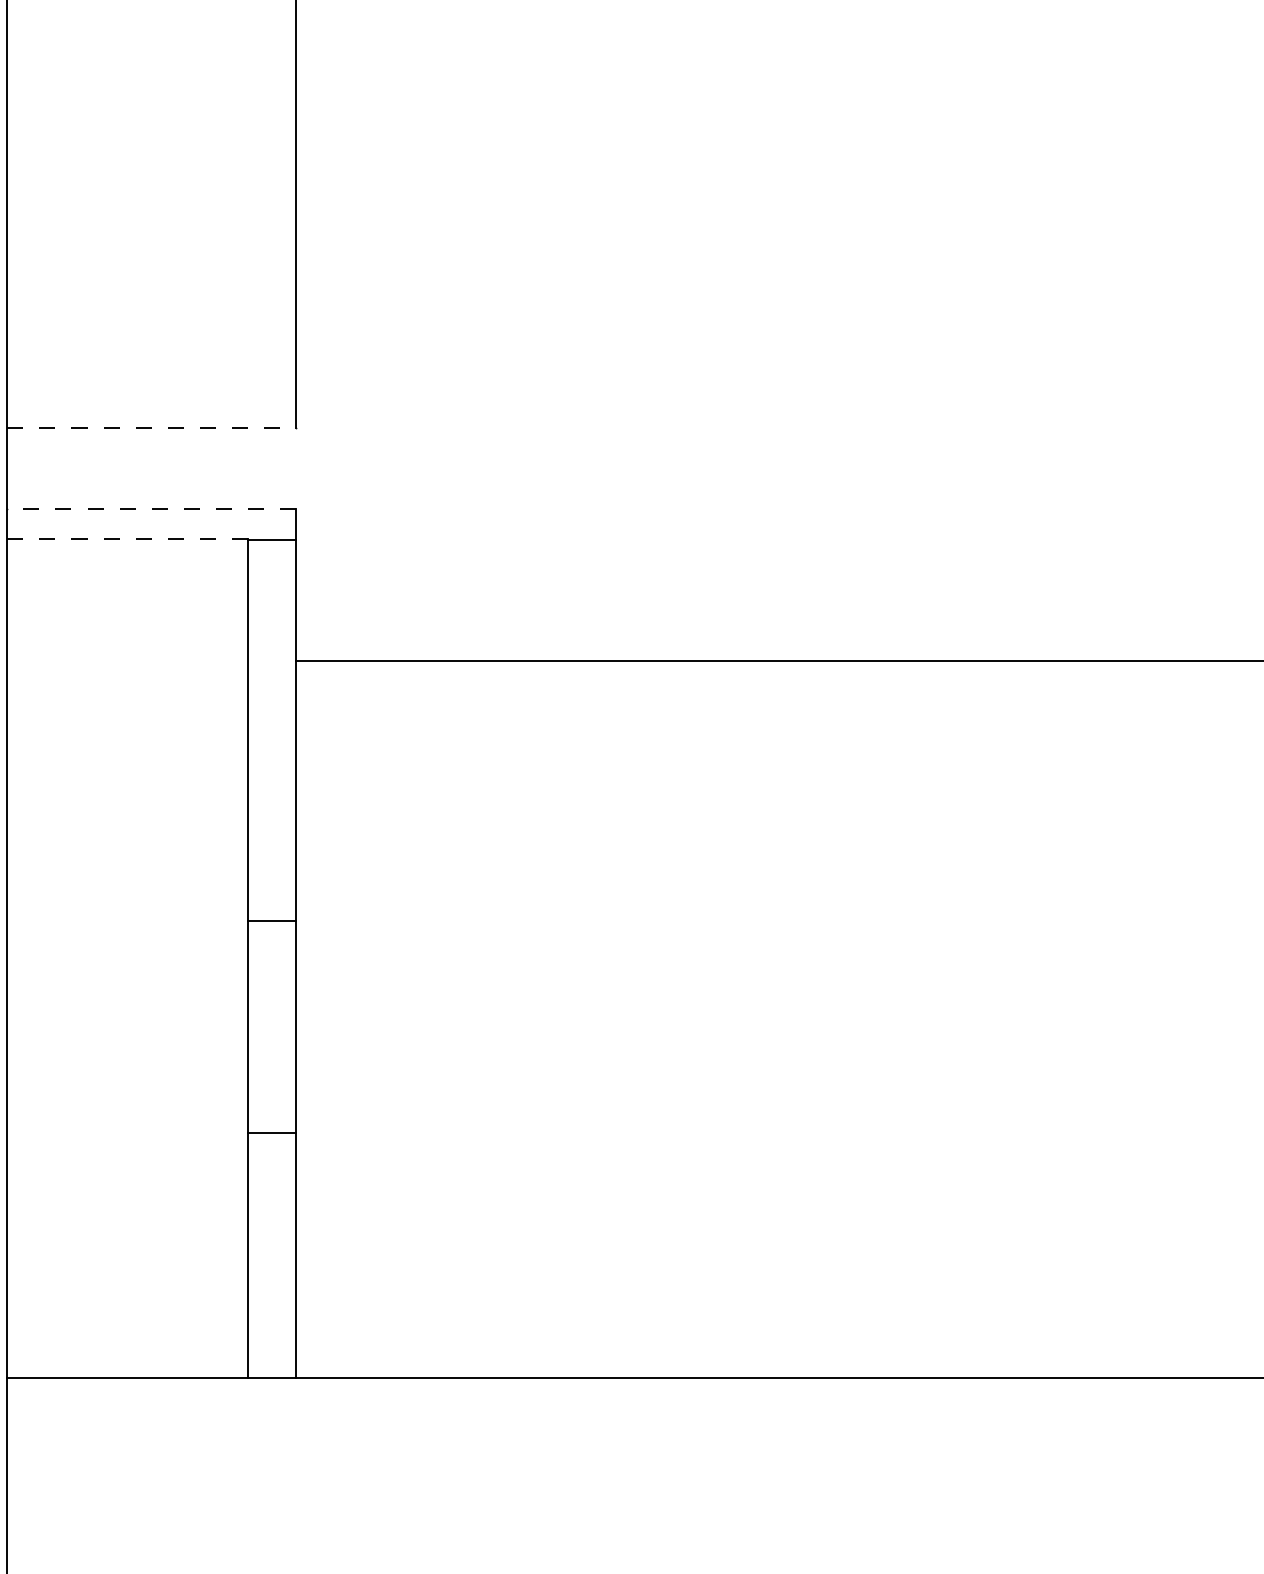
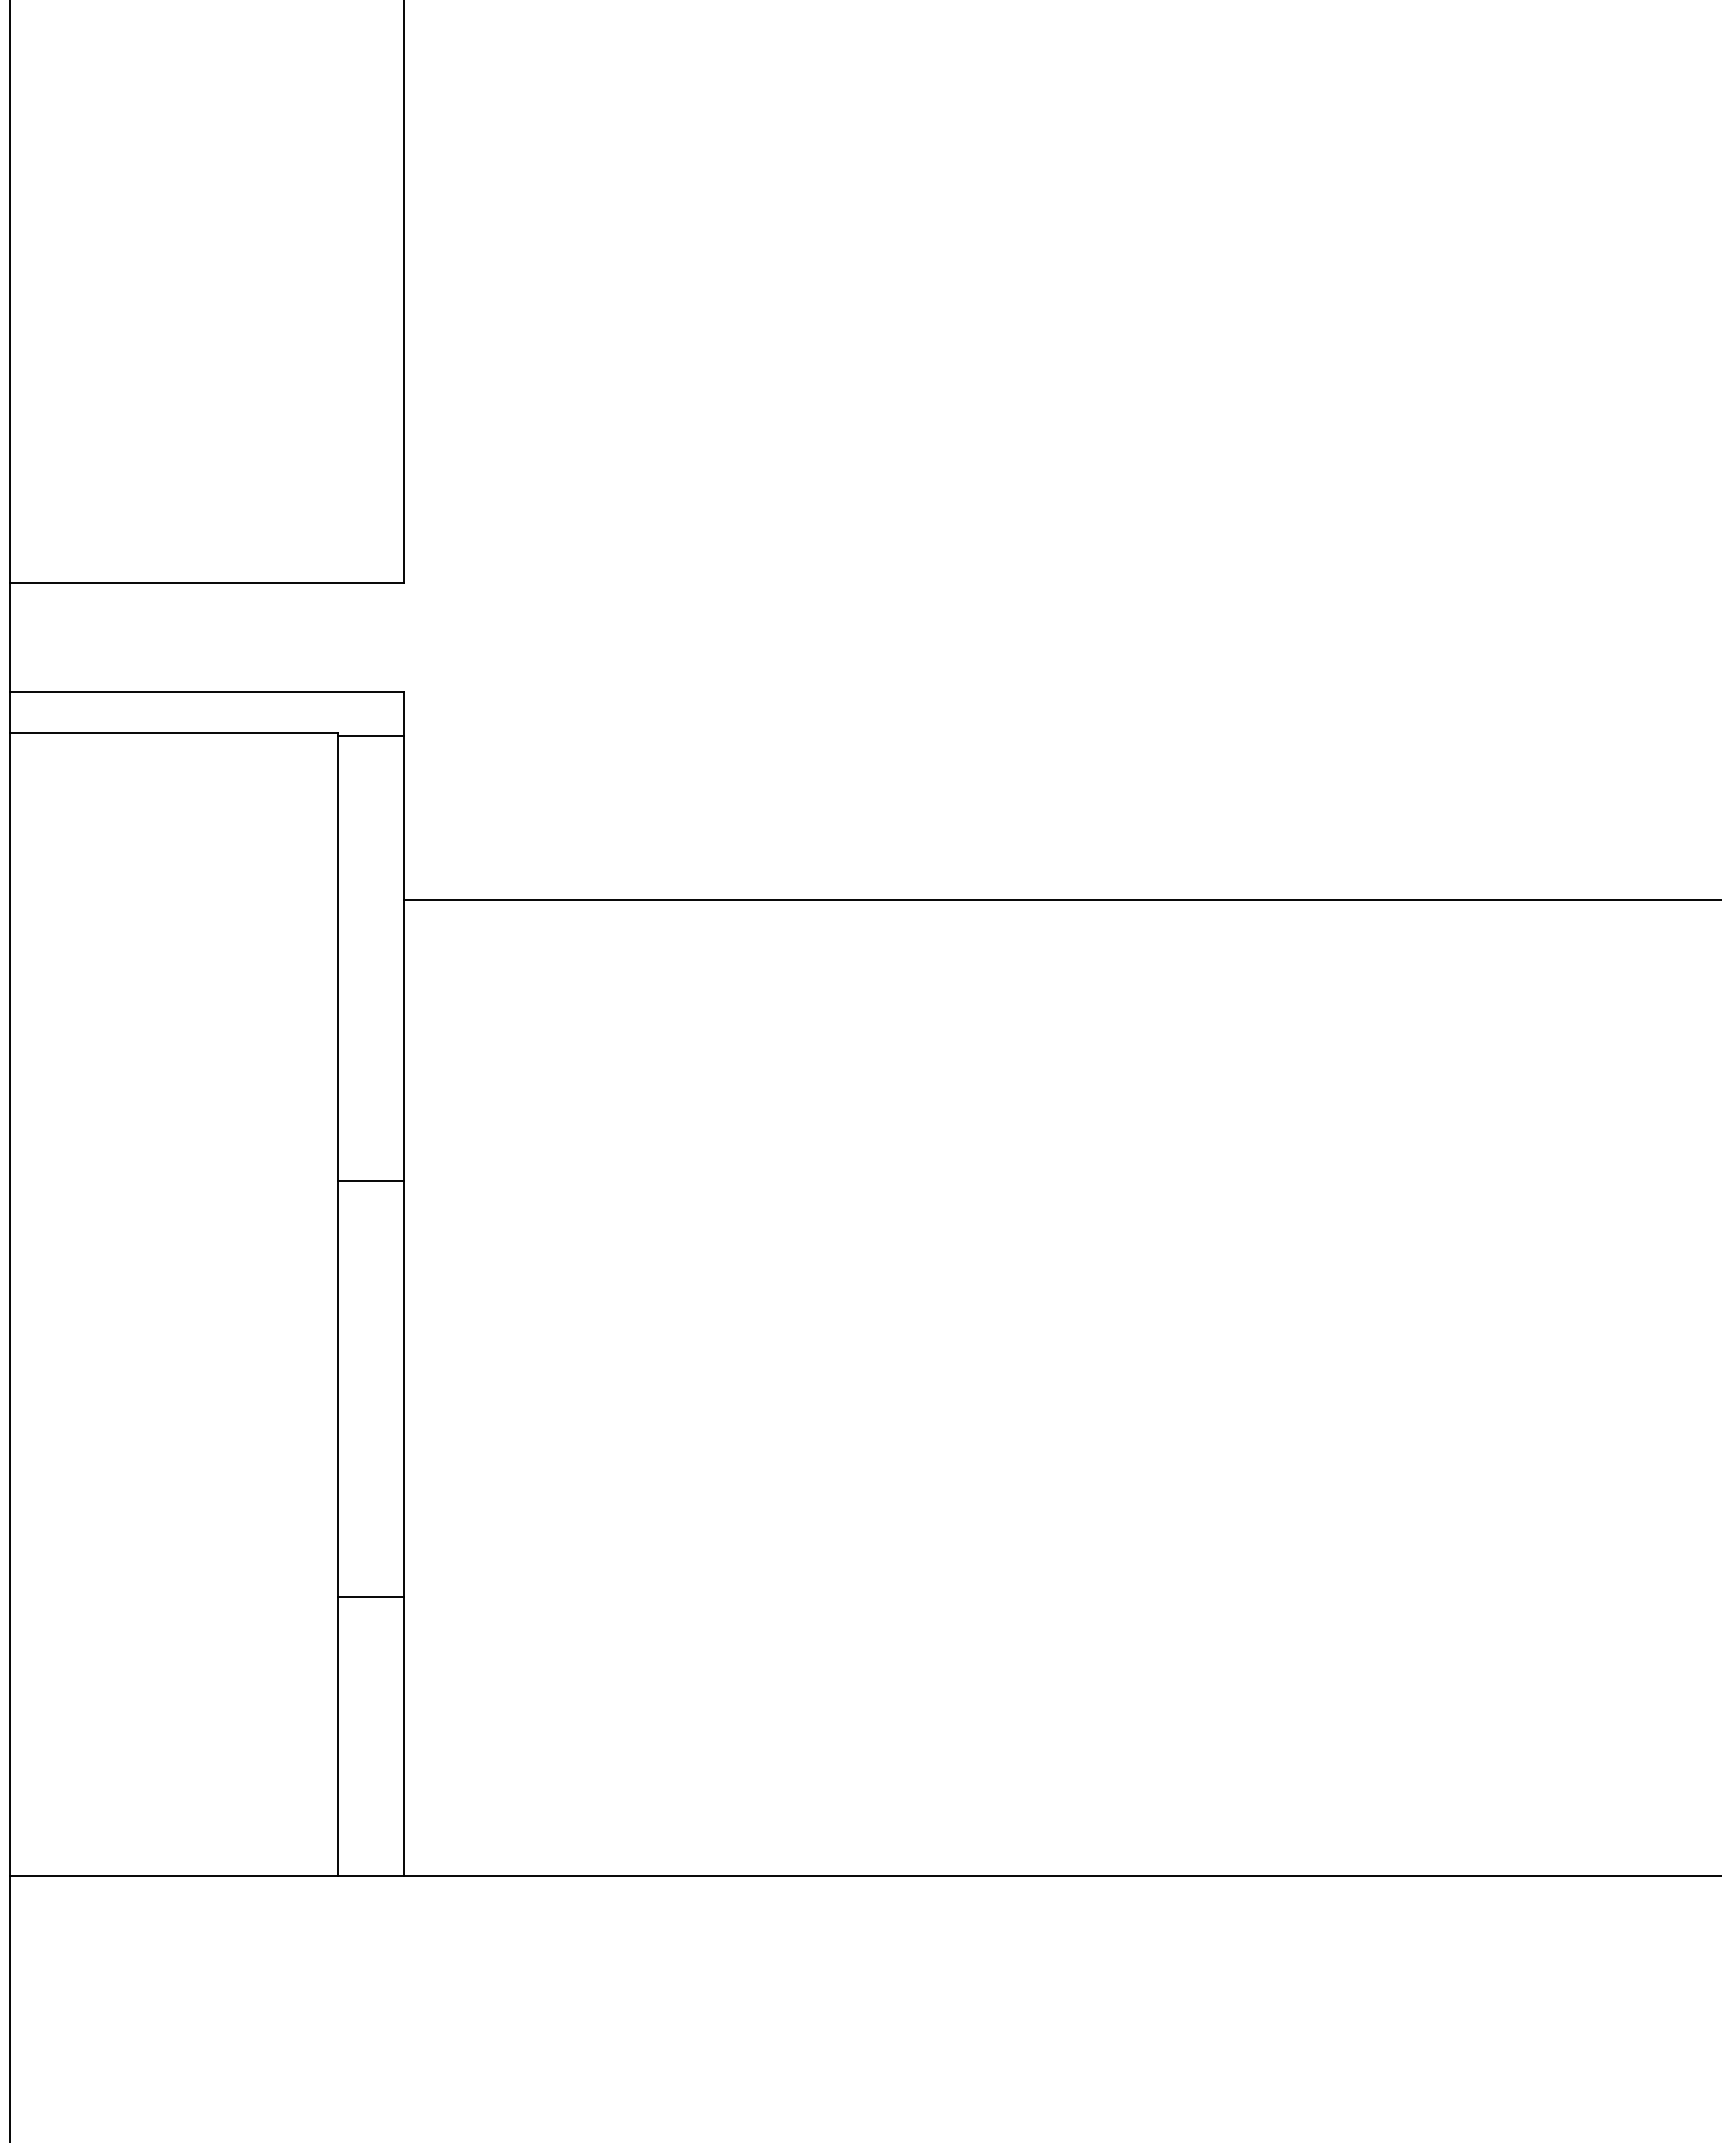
line: (151, 428) -> (206, 583), dashed -> solid
line: (151, 508) -> (206, 692), dashed -> solid
line: (127, 538) -> (174, 733), dashed -> solid
line: (271, 921) -> (370, 1181), moved
line: (271, 1132) -> (370, 1596), moved

